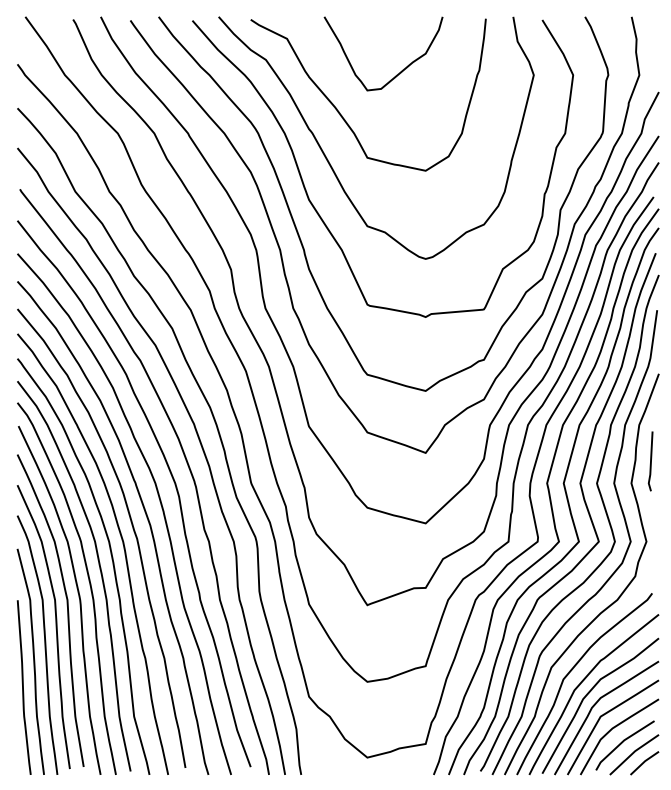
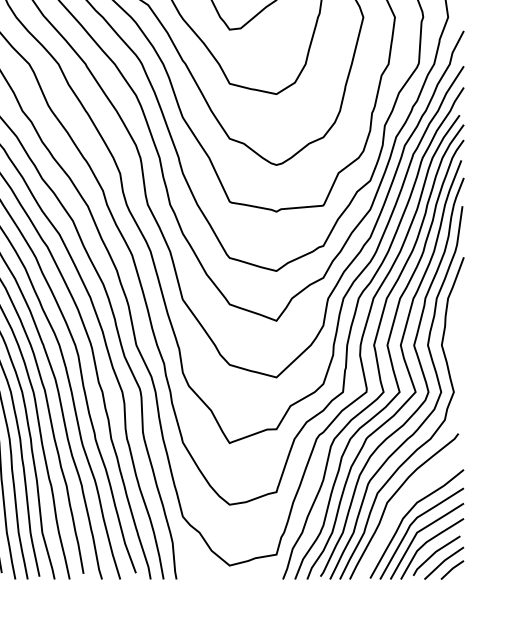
line: (650, 461) -> (457, 327), removed
curve: (580, 685) -> (400, 507), removed

